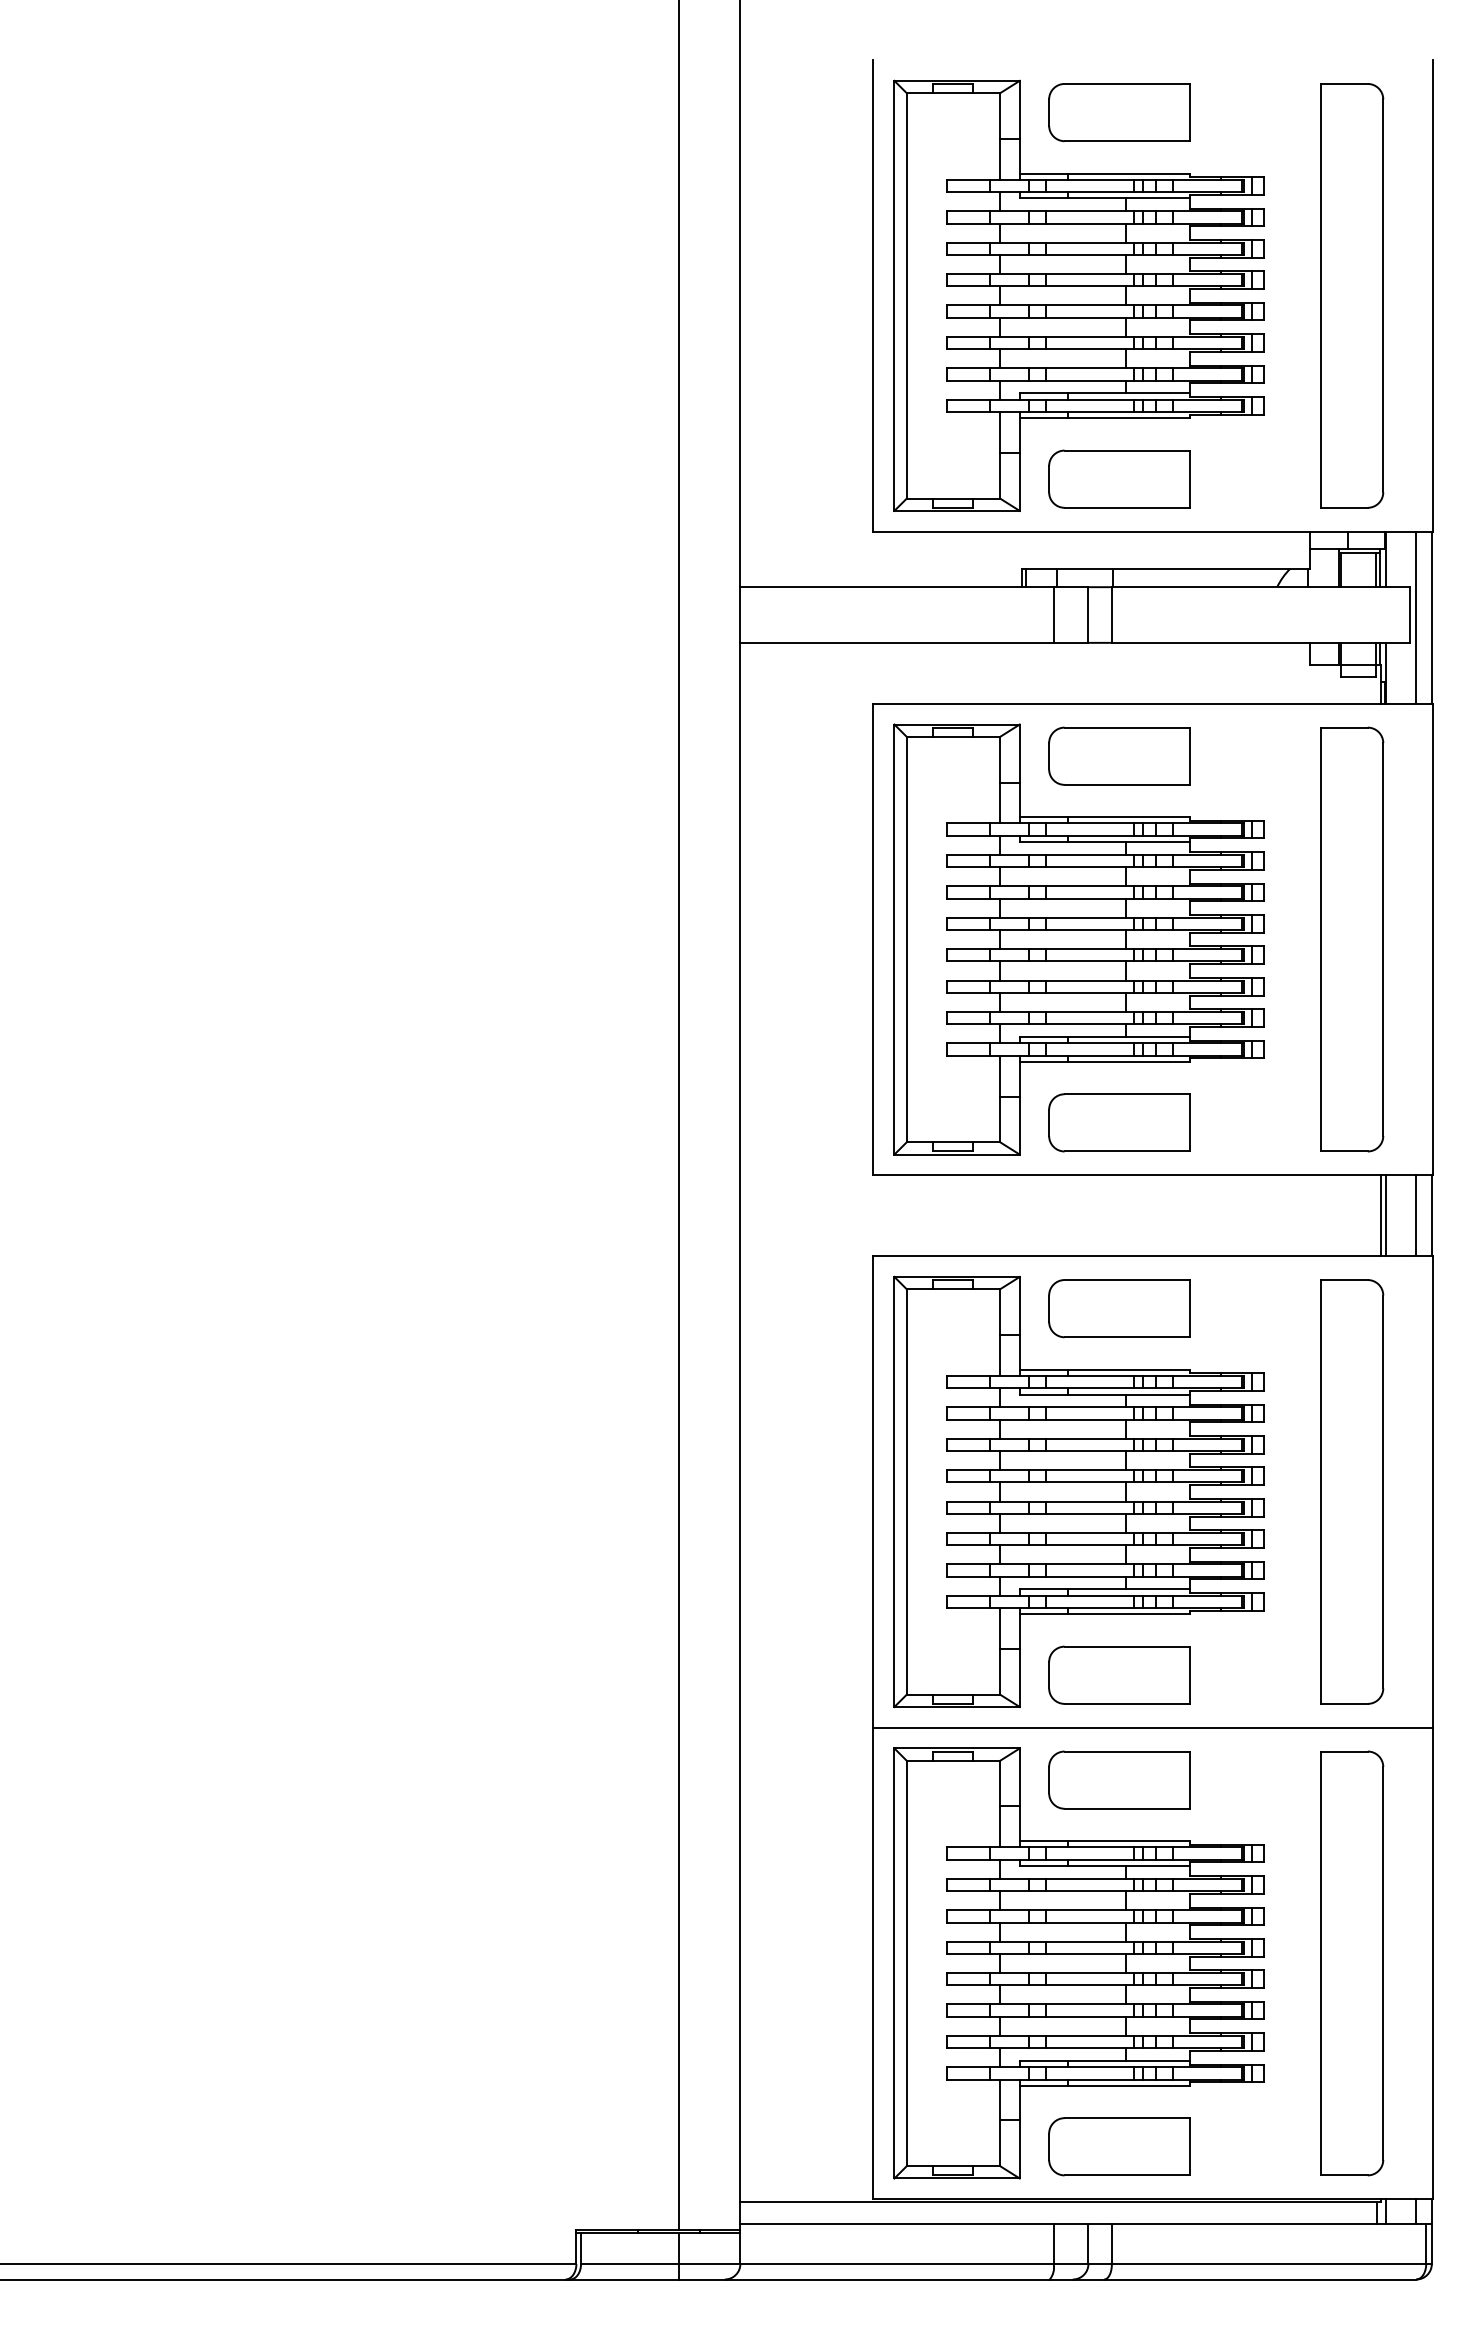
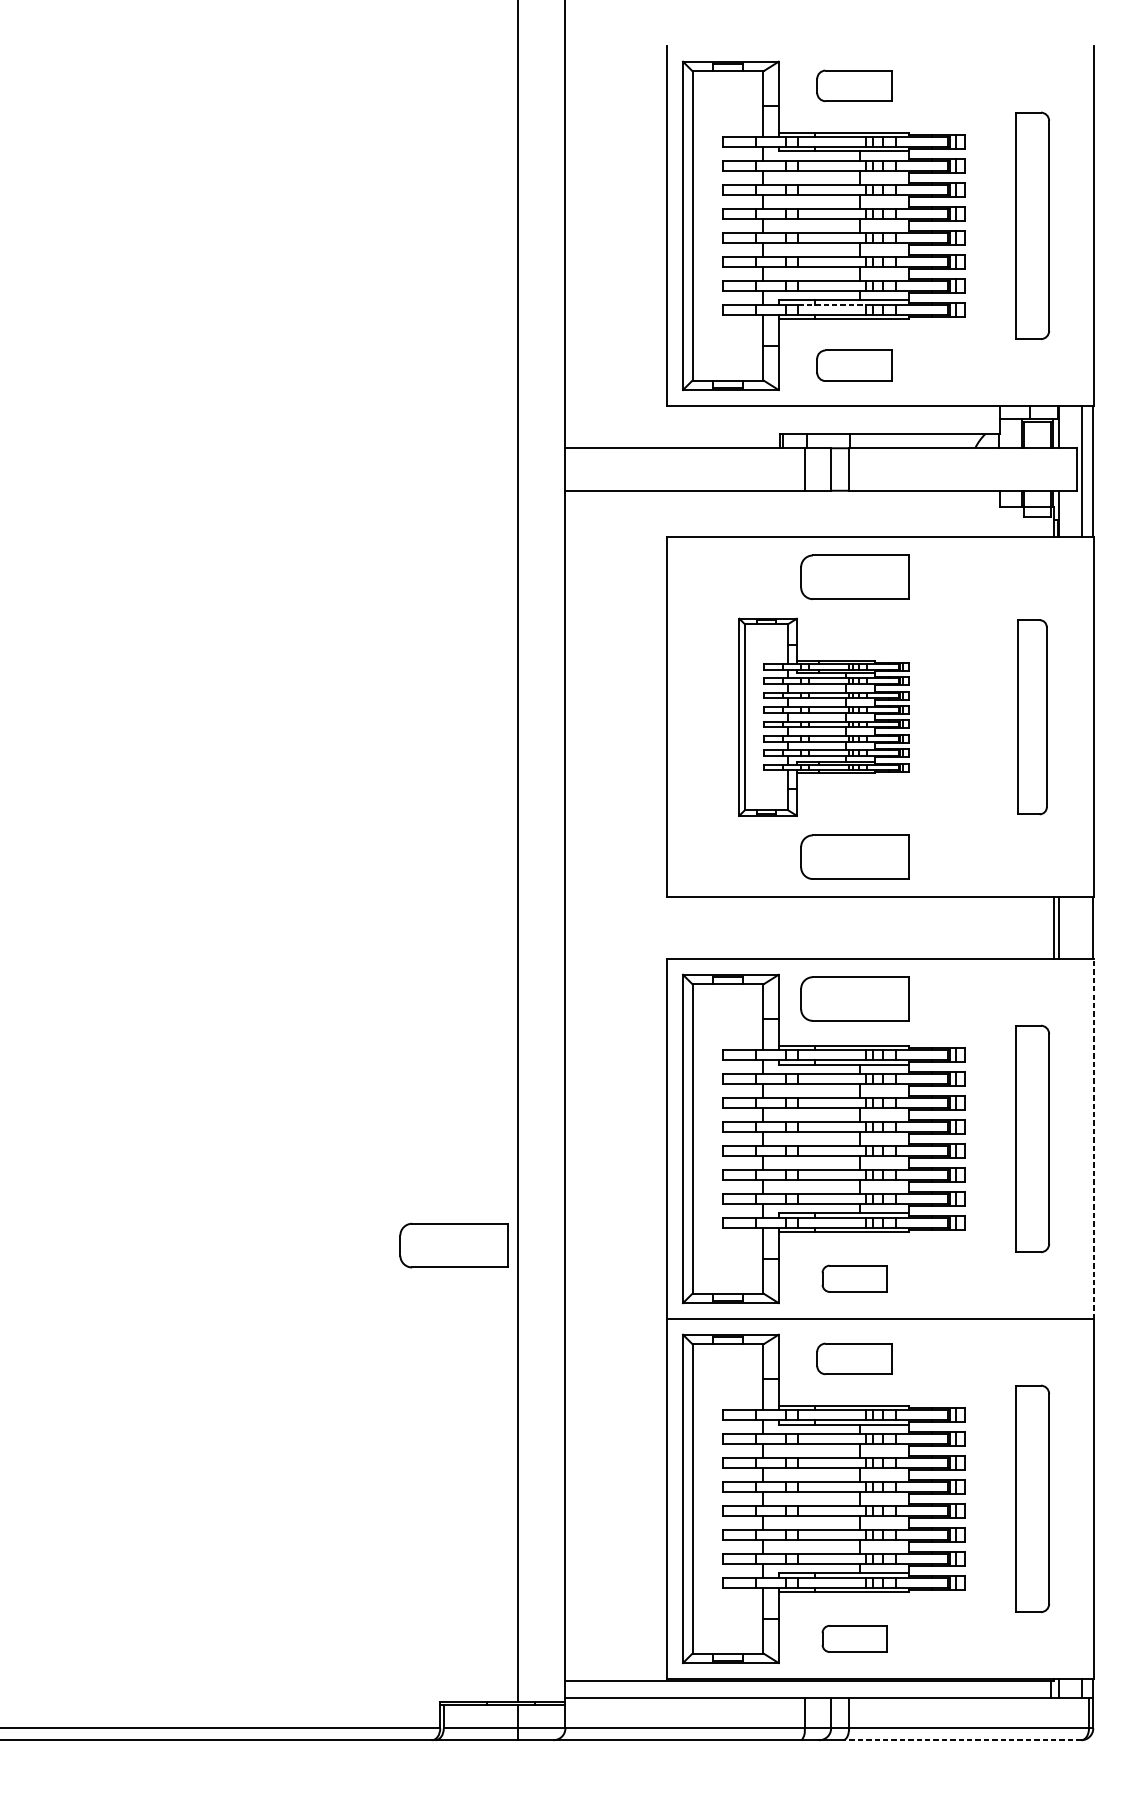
part: (1119, 112) -> (854, 85), size x0.7
part: (1352, 295) -> (1032, 225), size x0.7
line: (1090, 399) -> (832, 304), solid -> dashed
part: (1119, 478) -> (854, 365), size x0.7
part: (1078, 939) -> (823, 717), size x0.6
part: (1352, 939) -> (1032, 717), size x0.6
line: (1416, 1215) -> (1081, 927), removed
part: (1352, 1491) -> (1032, 1138), size x0.7
line: (1432, 1491) -> (1093, 1138), solid -> dashed
part: (594, 1631) -> (454, 1245), added
part: (1119, 1674) -> (854, 1278), size x0.6
part: (1119, 1779) -> (854, 1358), size x0.7
part: (1352, 1963) -> (1032, 1498), size x0.7
part: (1119, 2146) -> (854, 1638), size x0.6
line: (1259, 2279) -> (961, 1740), solid -> dashed

